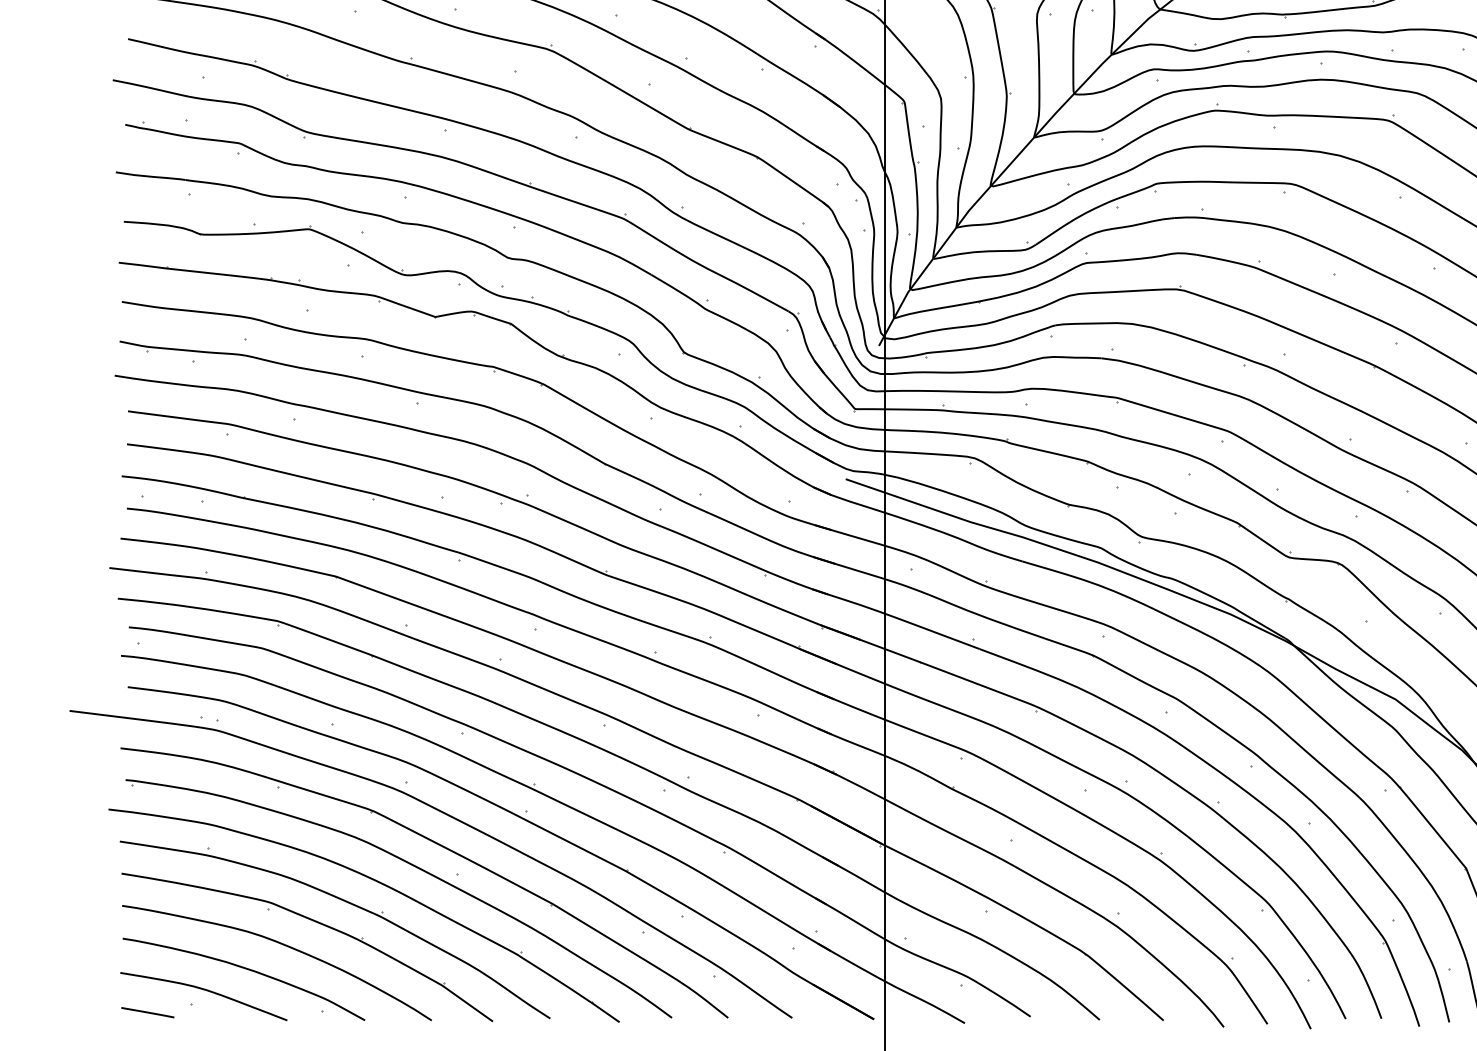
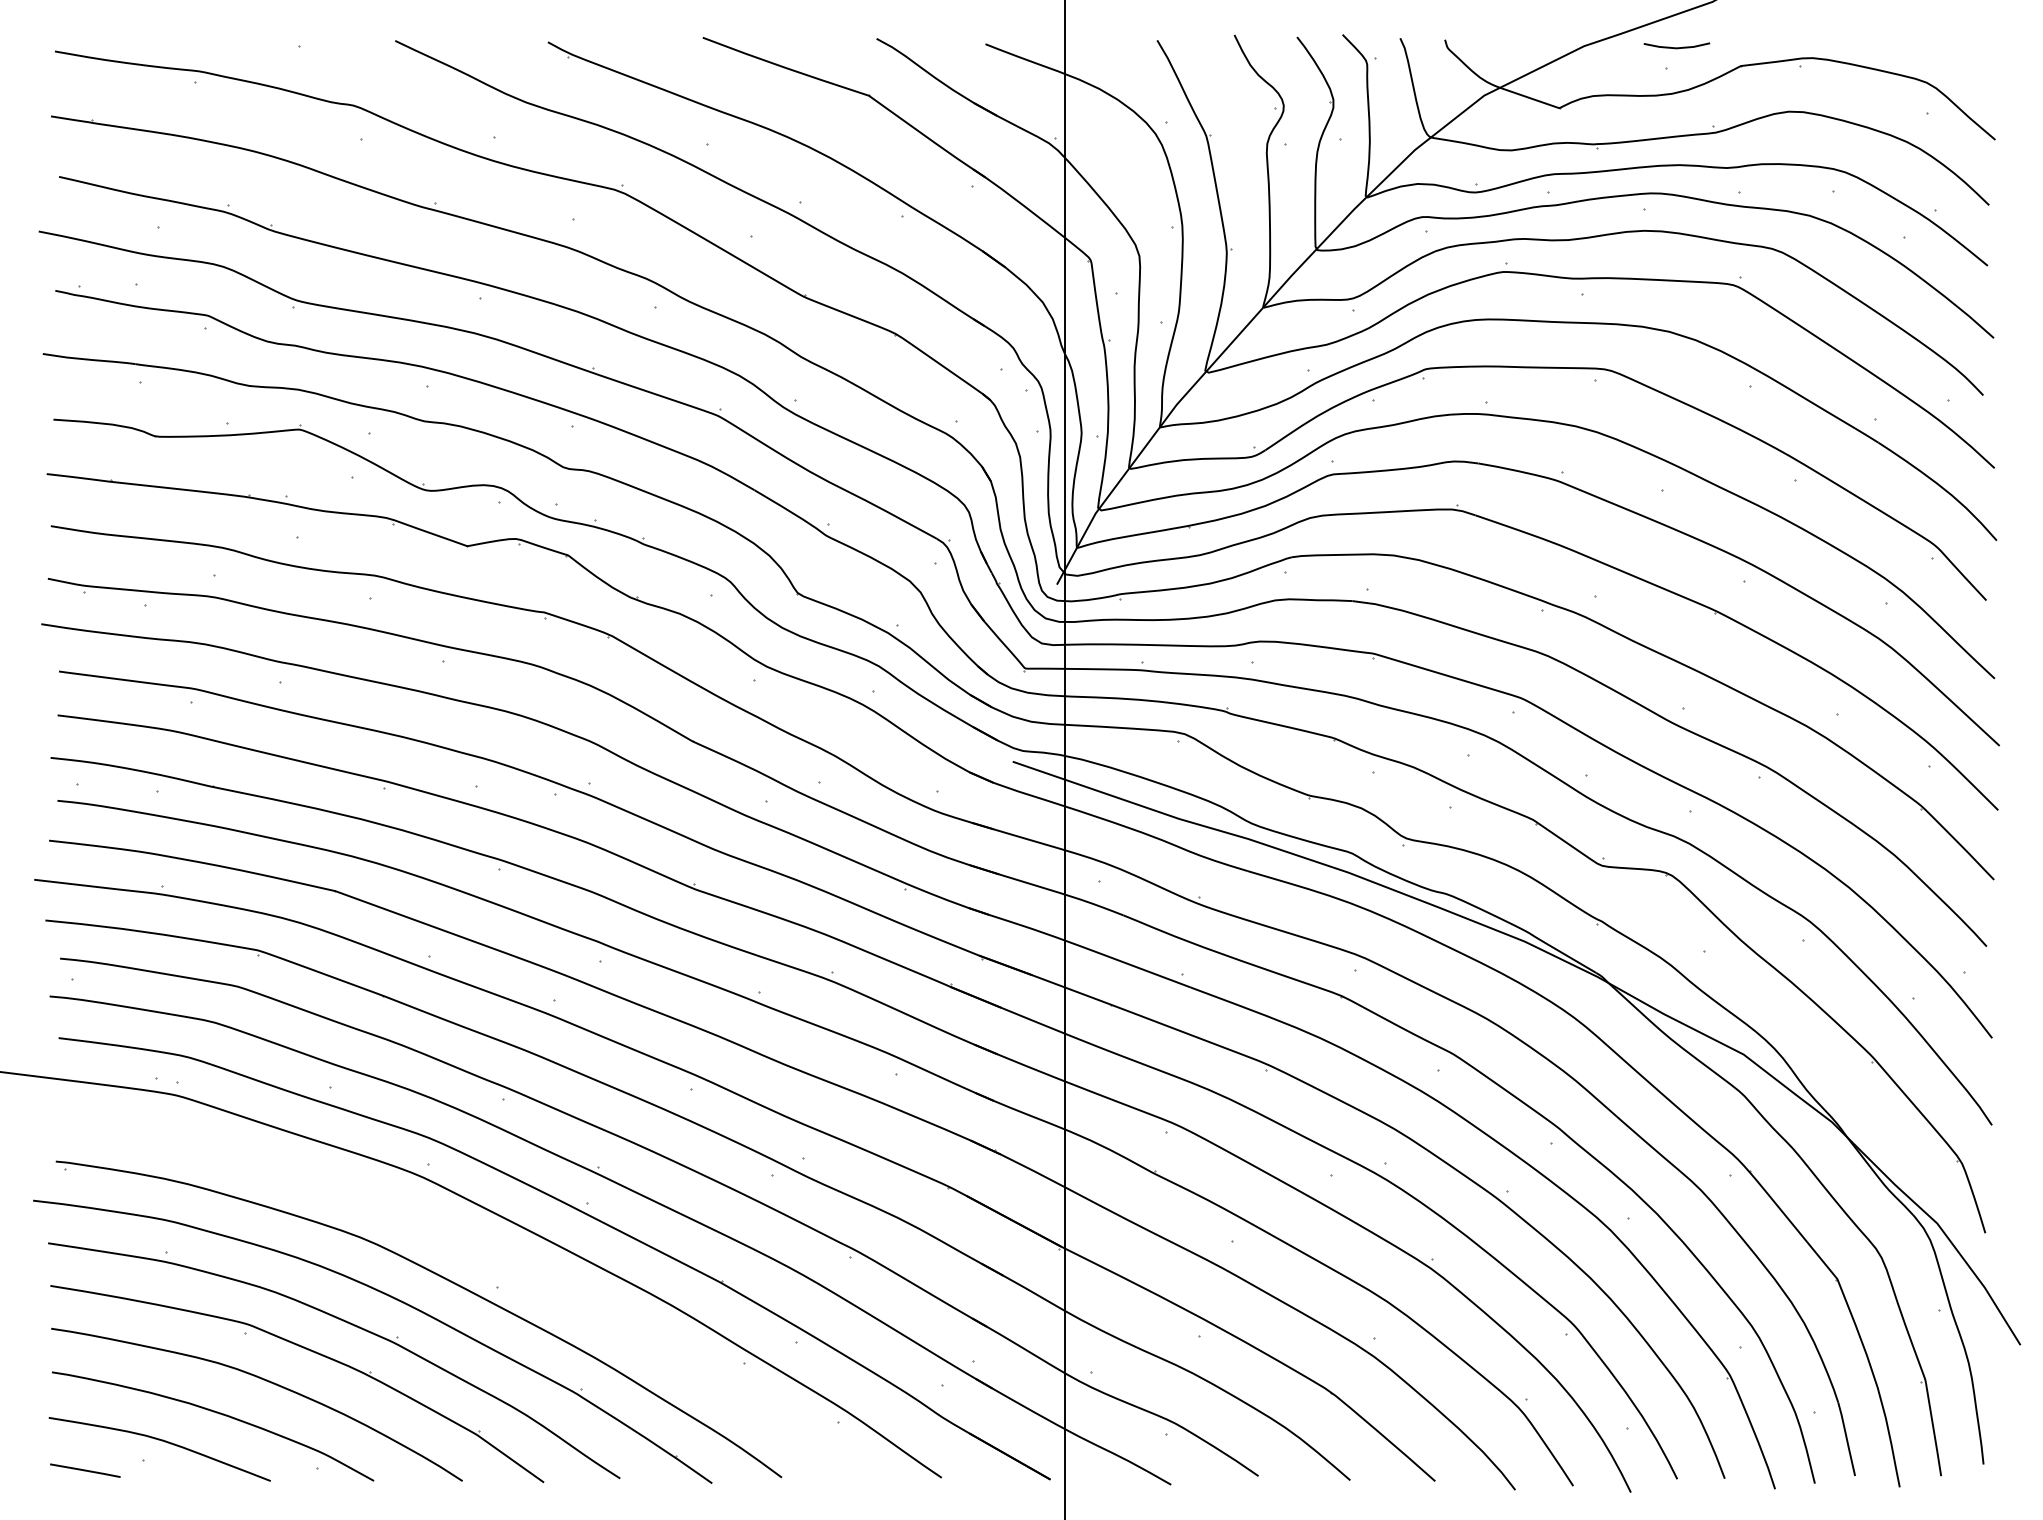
part: (442, 846) -> (476, 1250), removed

